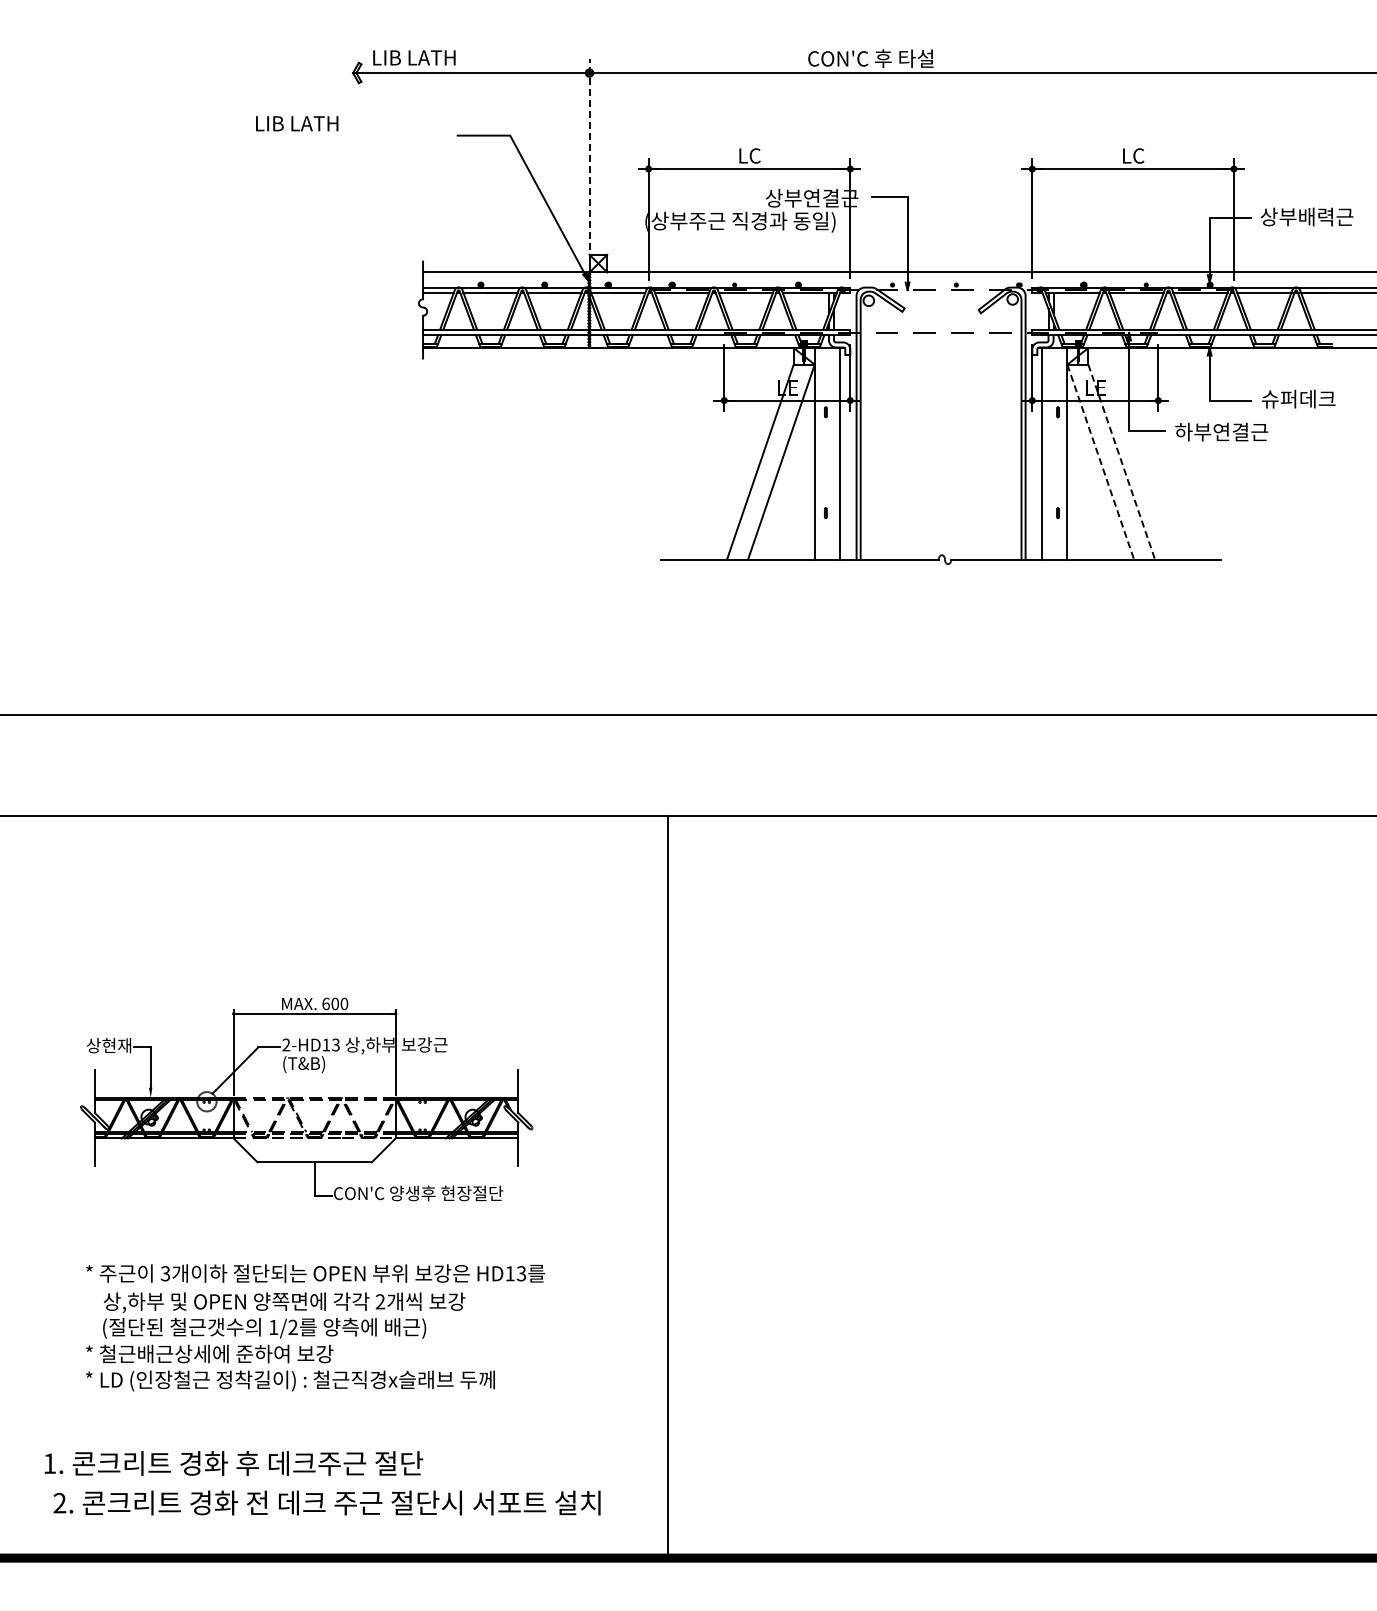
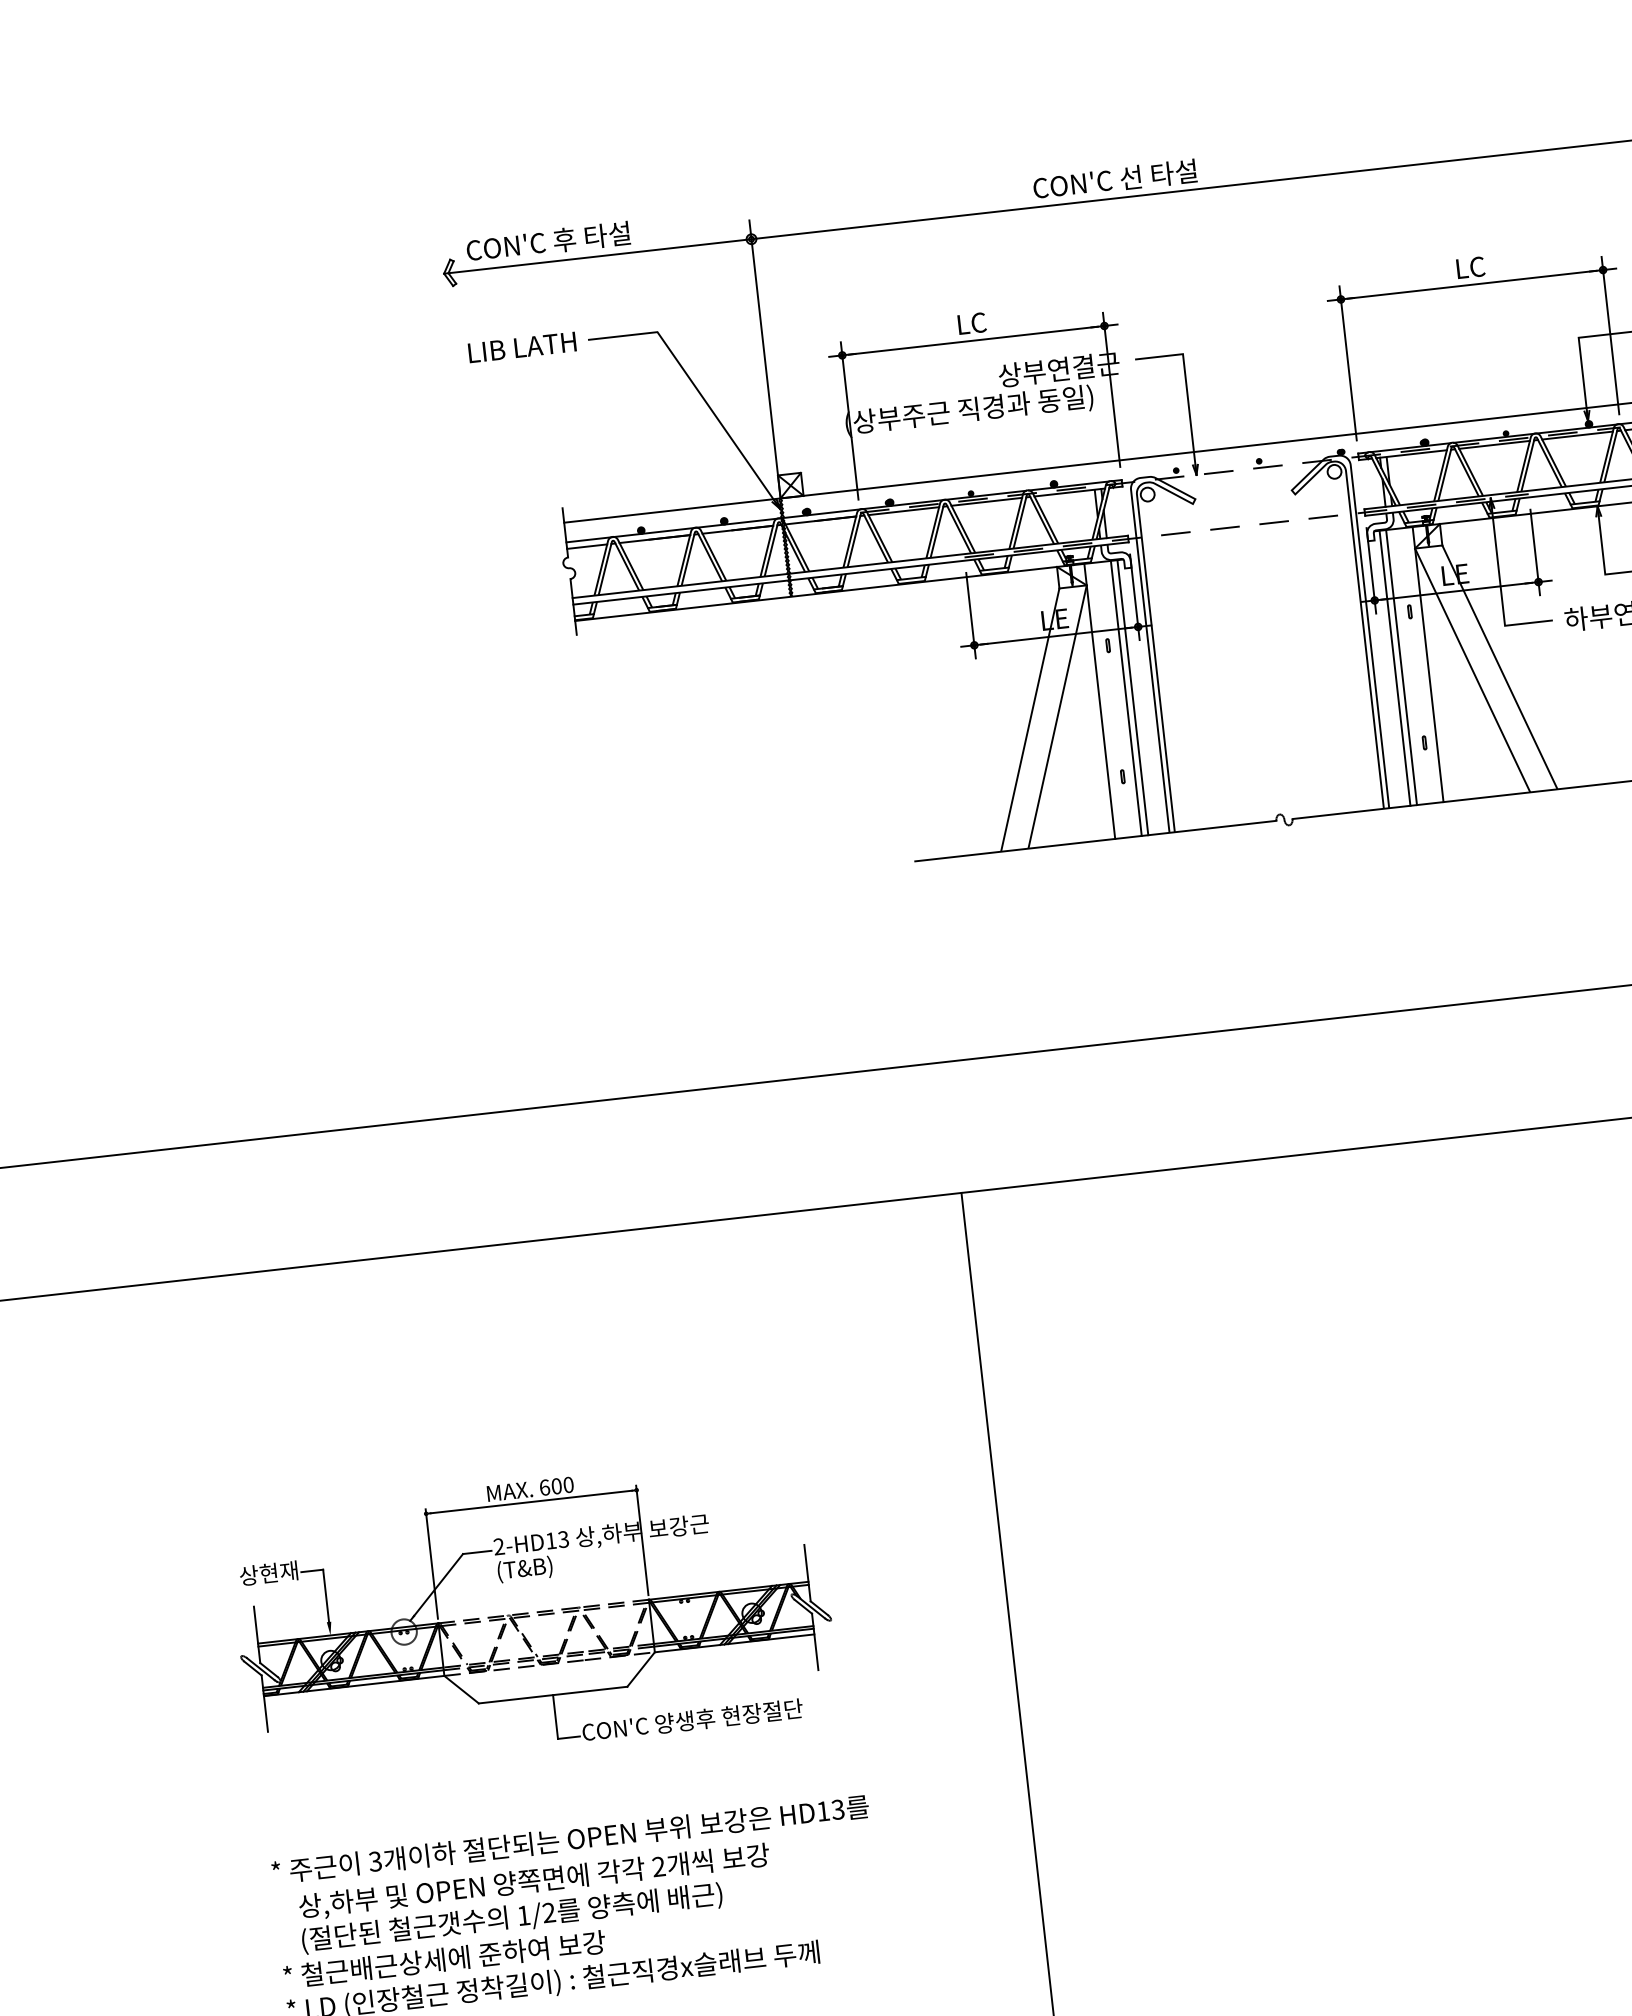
text: (434, 57) -> (547, 241), LIB LATH -> CON'C 후 타설
text: (883, 58) -> (1131, 177), CON'C 후 타설 -> CON'C 선 타설
text: (297, 123) -> (522, 347), moved
line: (589, 165) -> (764, 359), dashed -> solid
line: (835, 453) -> (1126, 697), added
line: (1046, 453) -> (1400, 667), added
line: (1100, 462) -> (1472, 670), dashed -> solid
line: (1121, 462) -> (1499, 667), dashed -> solid

